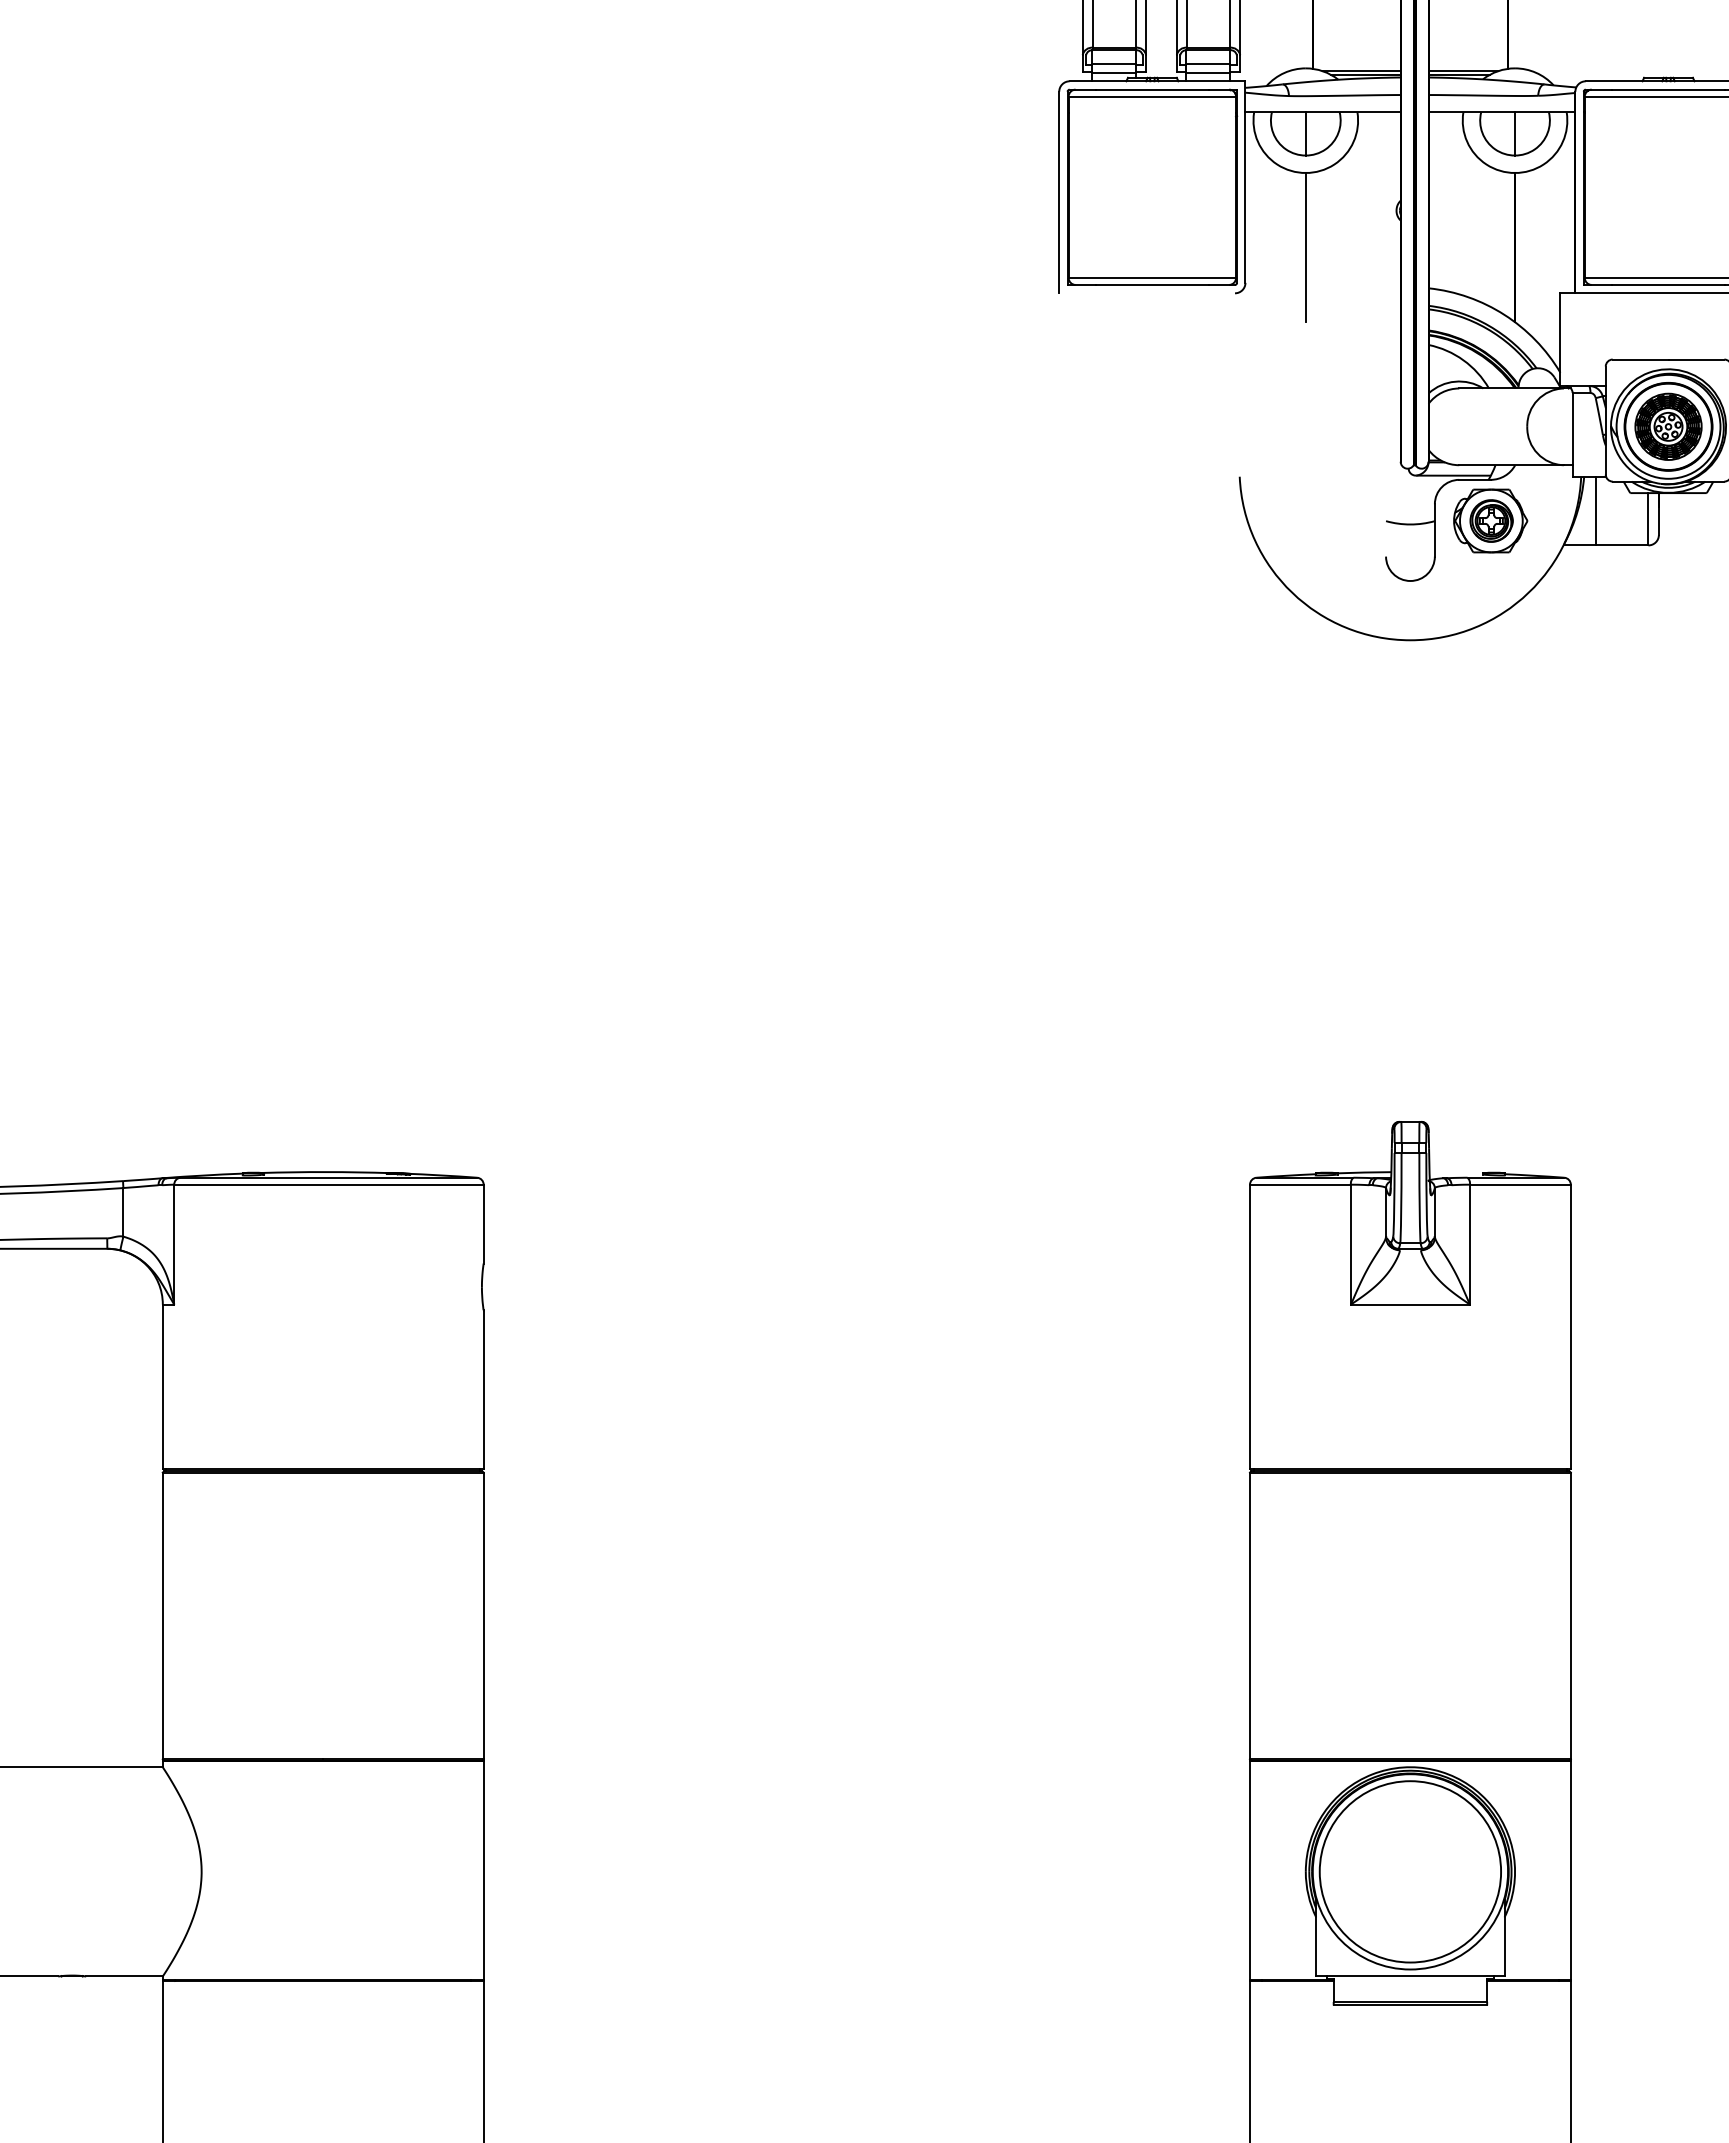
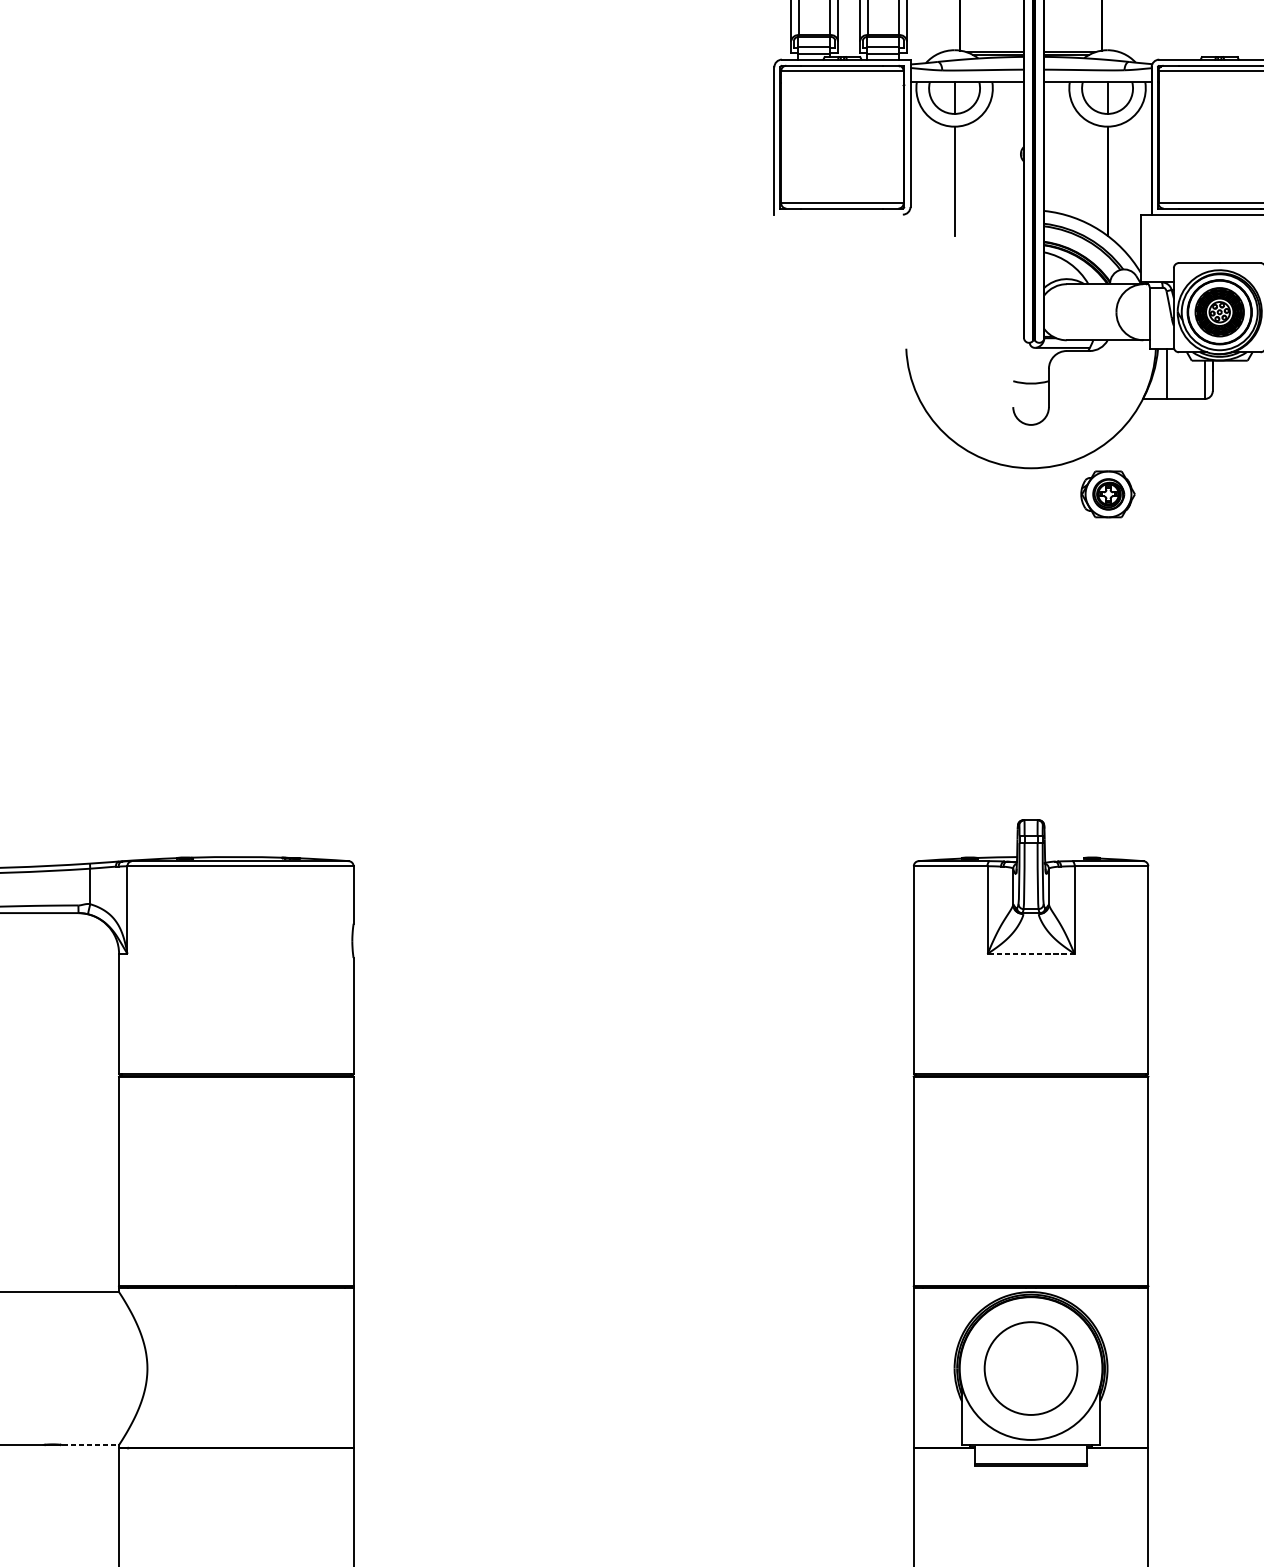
part: (1490, 520) -> (1107, 494), moved
line: (1410, 1304) -> (1031, 953), solid -> dashed
circle: (1410, 1871) -> (1031, 1368), size x0.7
line: (124, 1976) -> (91, 1445), solid -> dashed

